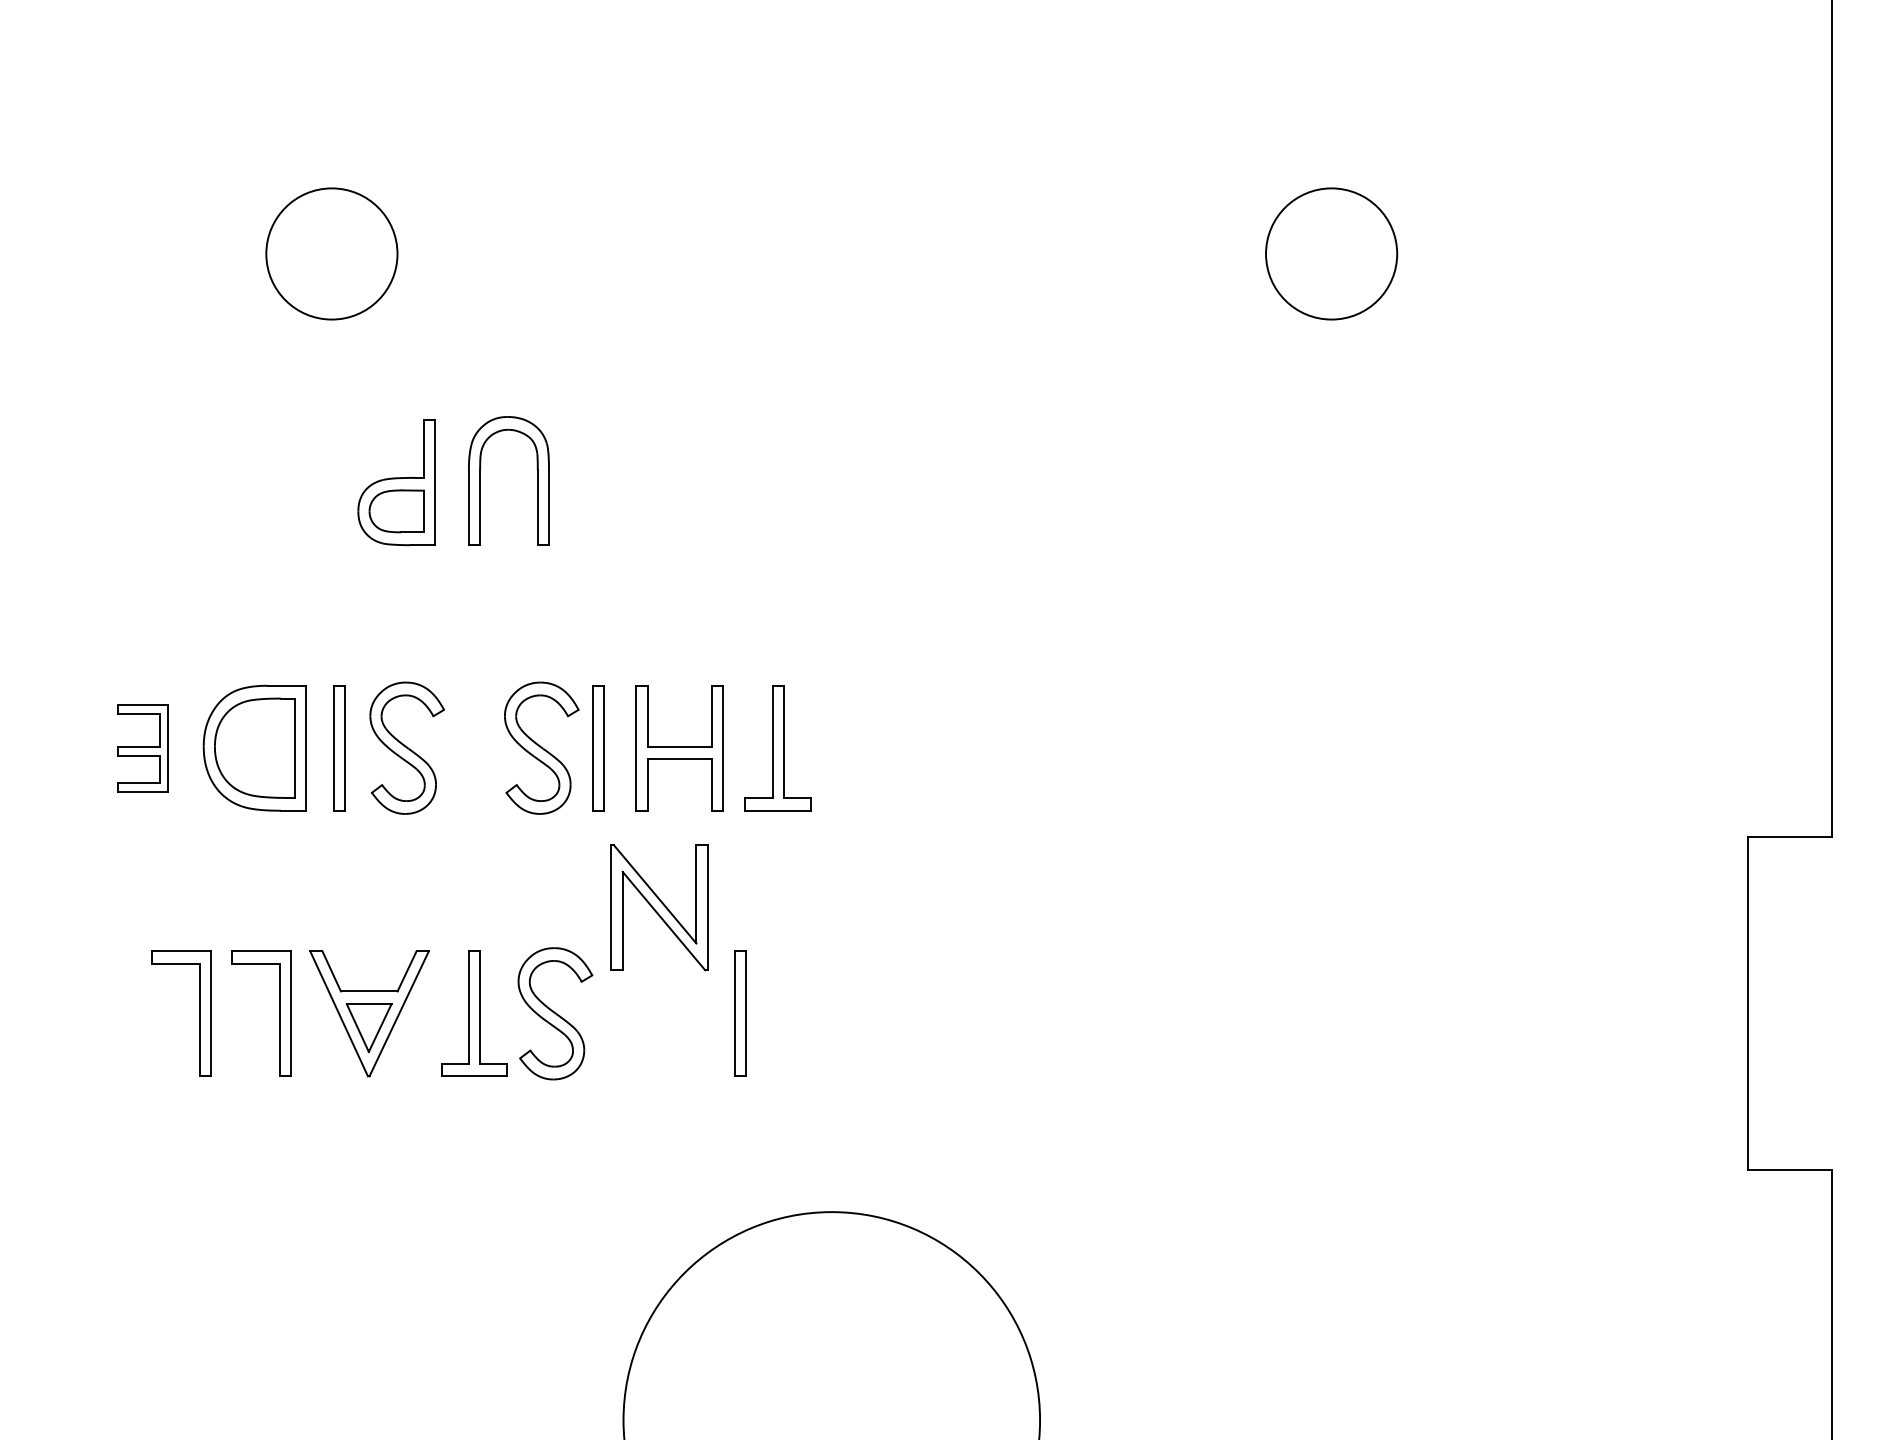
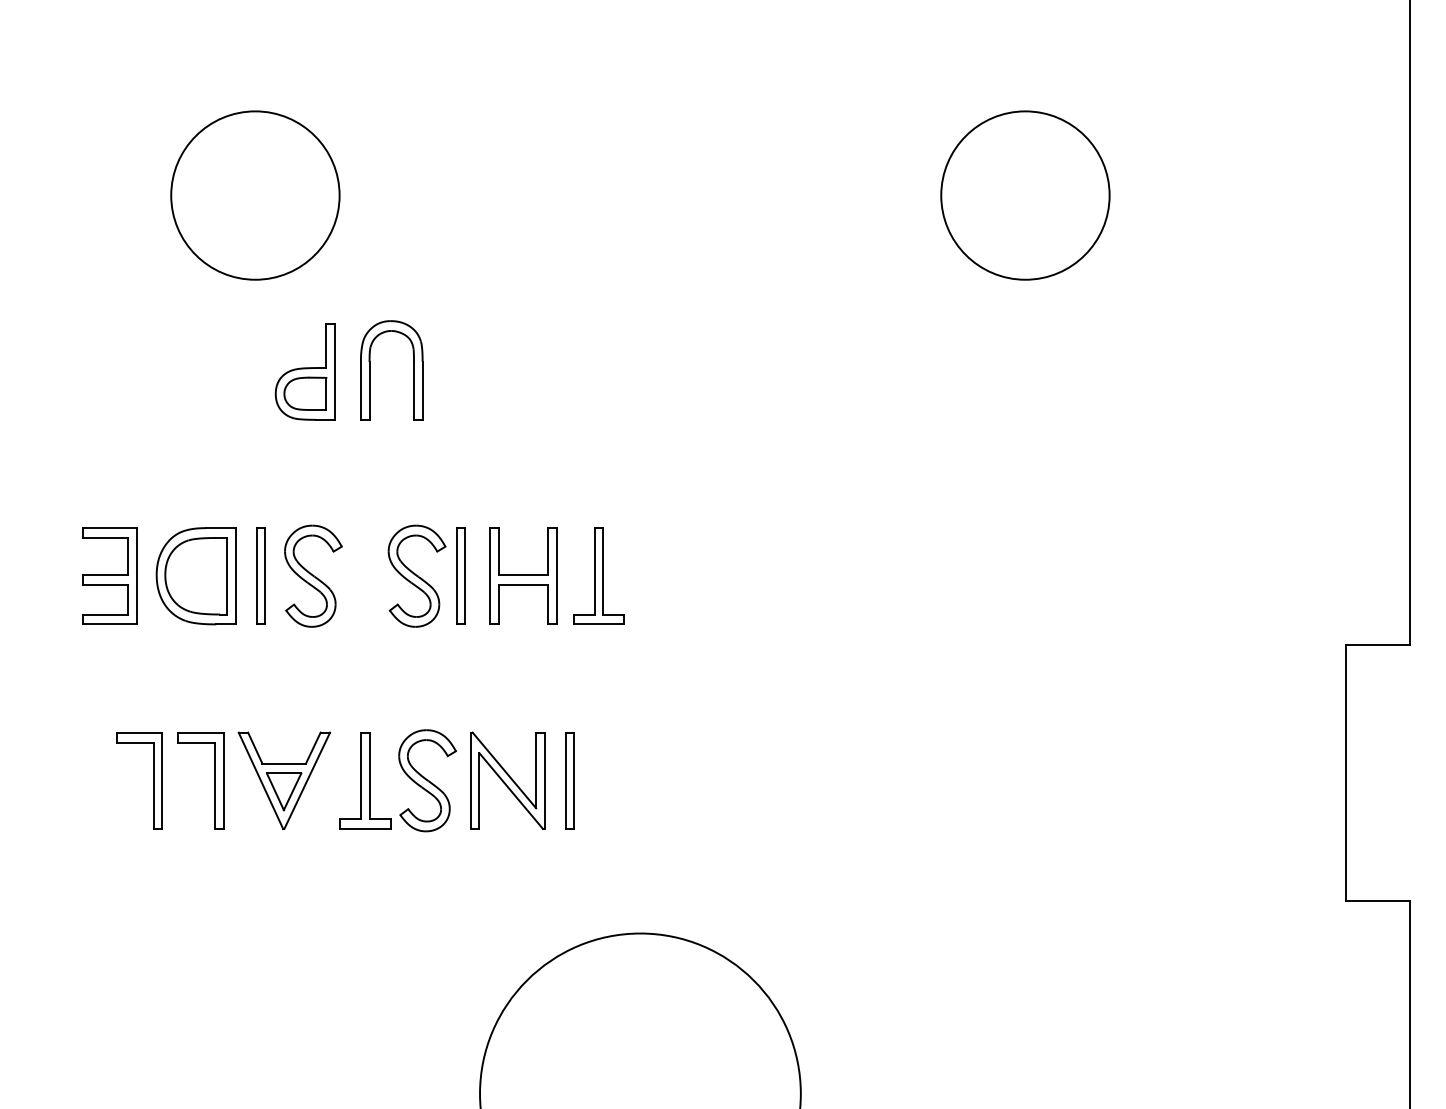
circle: (331, 253) -> (255, 195), size x1.67
circle: (1331, 253) -> (1025, 195), size x1.67
part: (142, 748) -> (109, 576), size x1.43
part: (659, 907) -> (507, 780), moved

